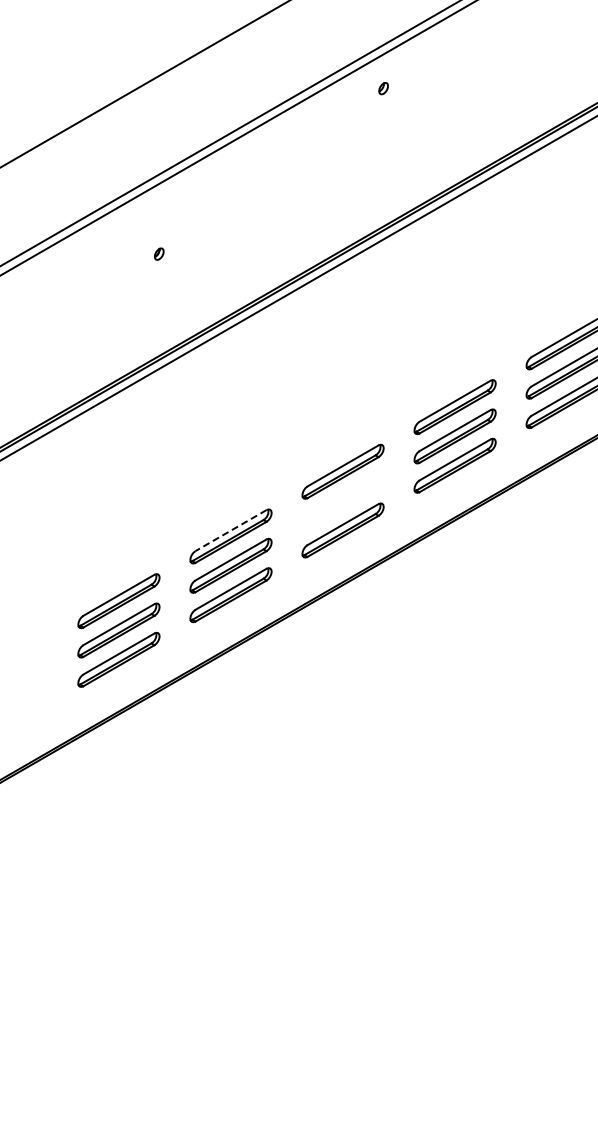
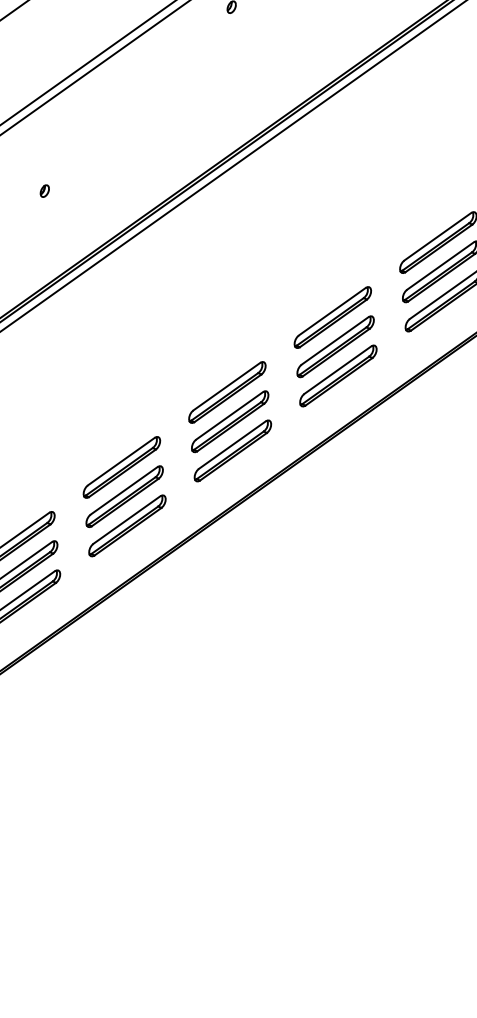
part: (159, 253) -> (45, 190), moved
part: (342, 501) -> (229, 422), added
line: (230, 530) -> (120, 461), dashed -> solid

